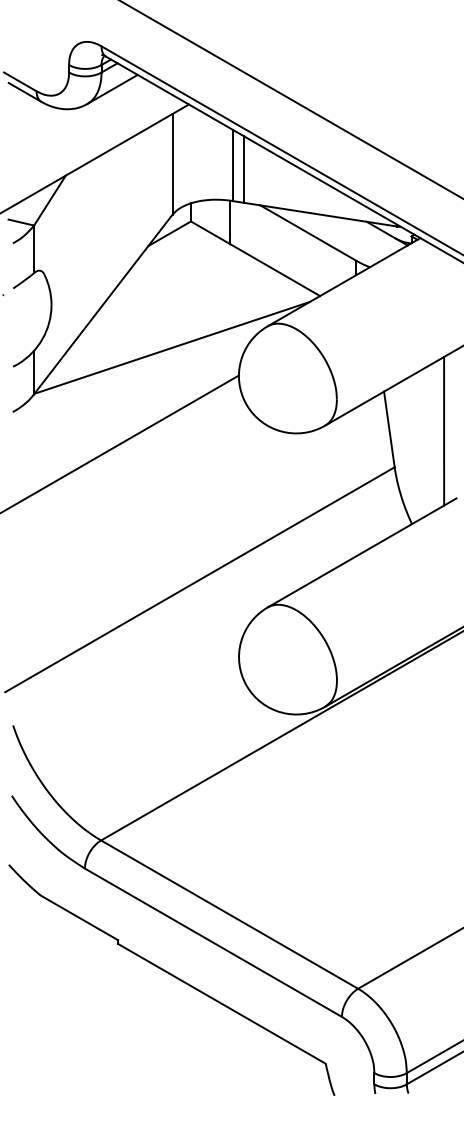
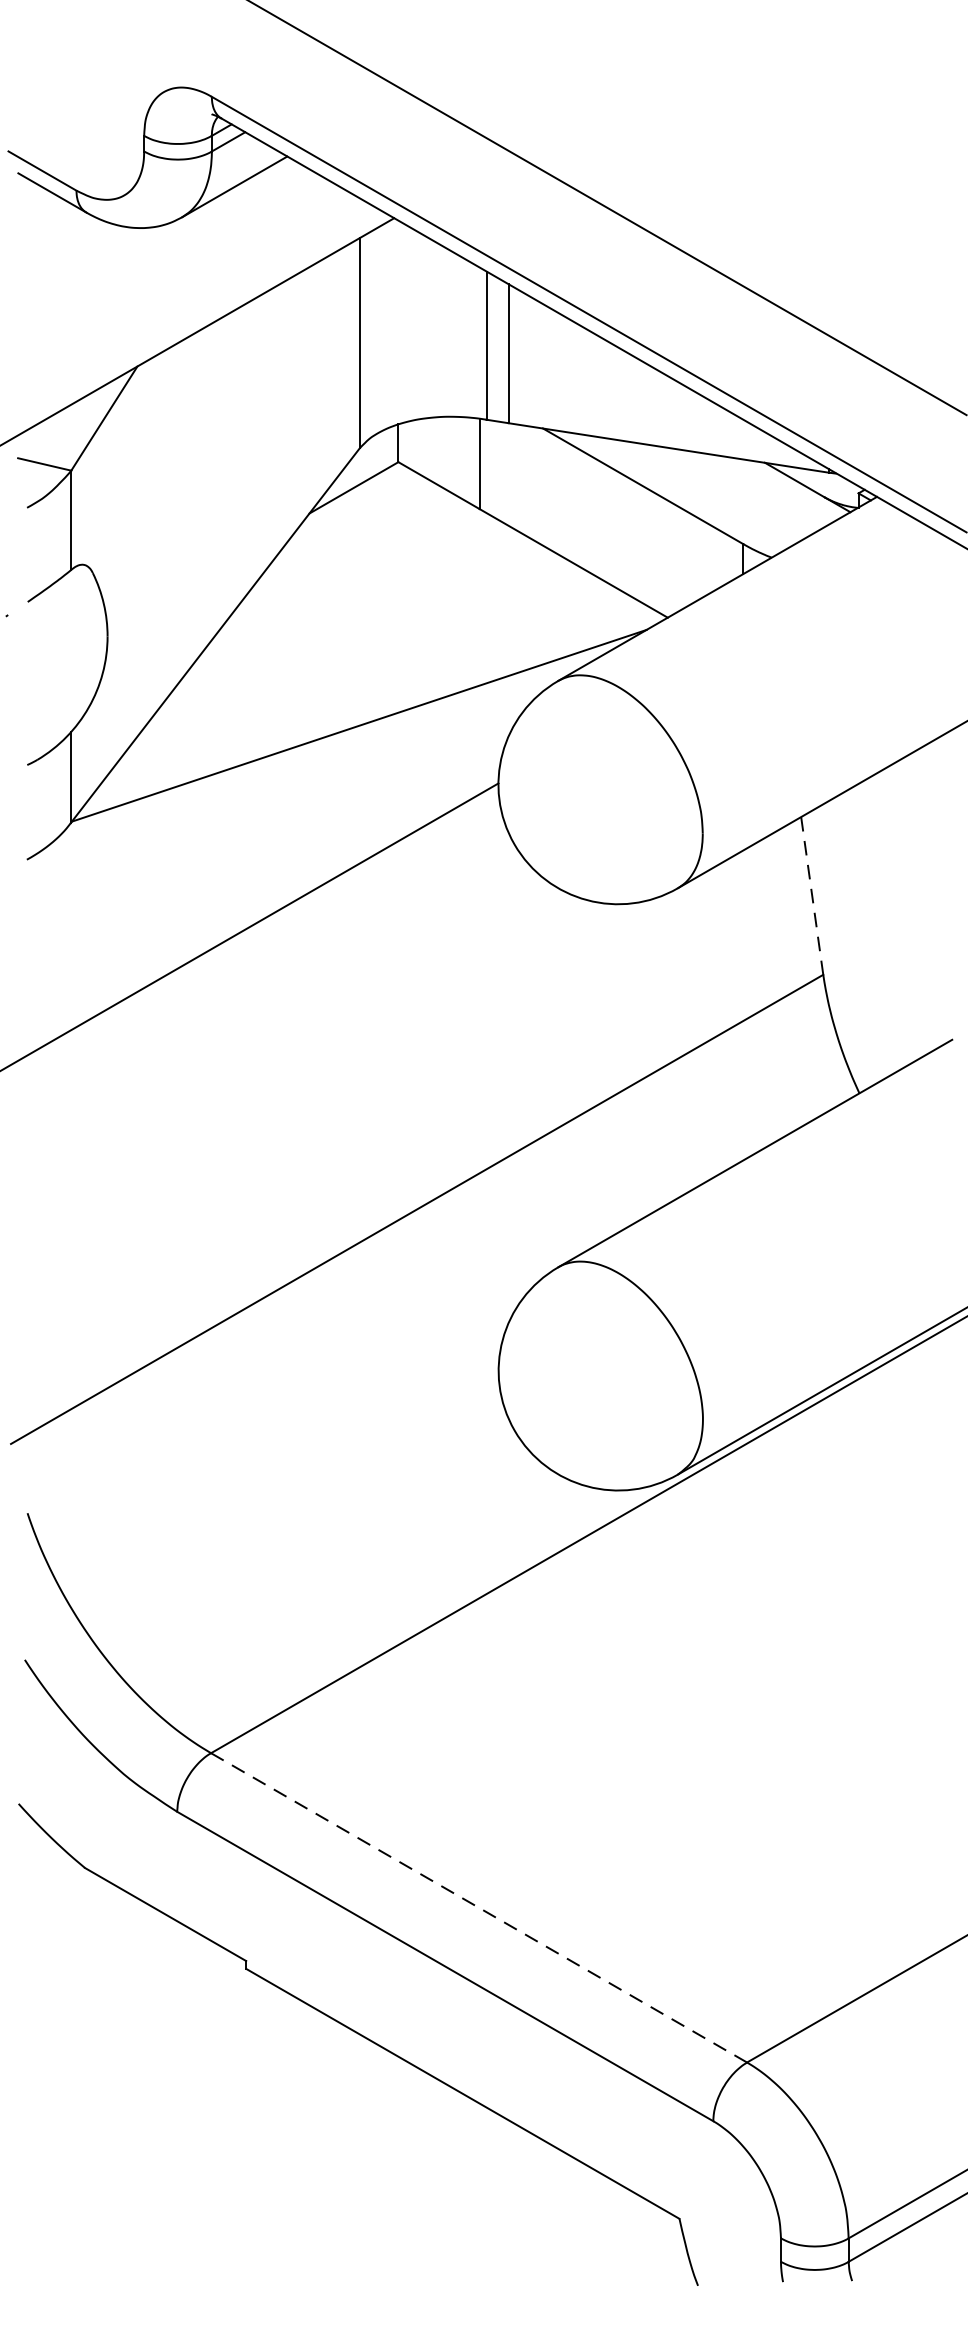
line: (389, 429) -> (812, 896), solid -> dashed
line: (444, 430) -> (927, 898), removed
line: (229, 914) -> (478, 1907), solid -> dashed

